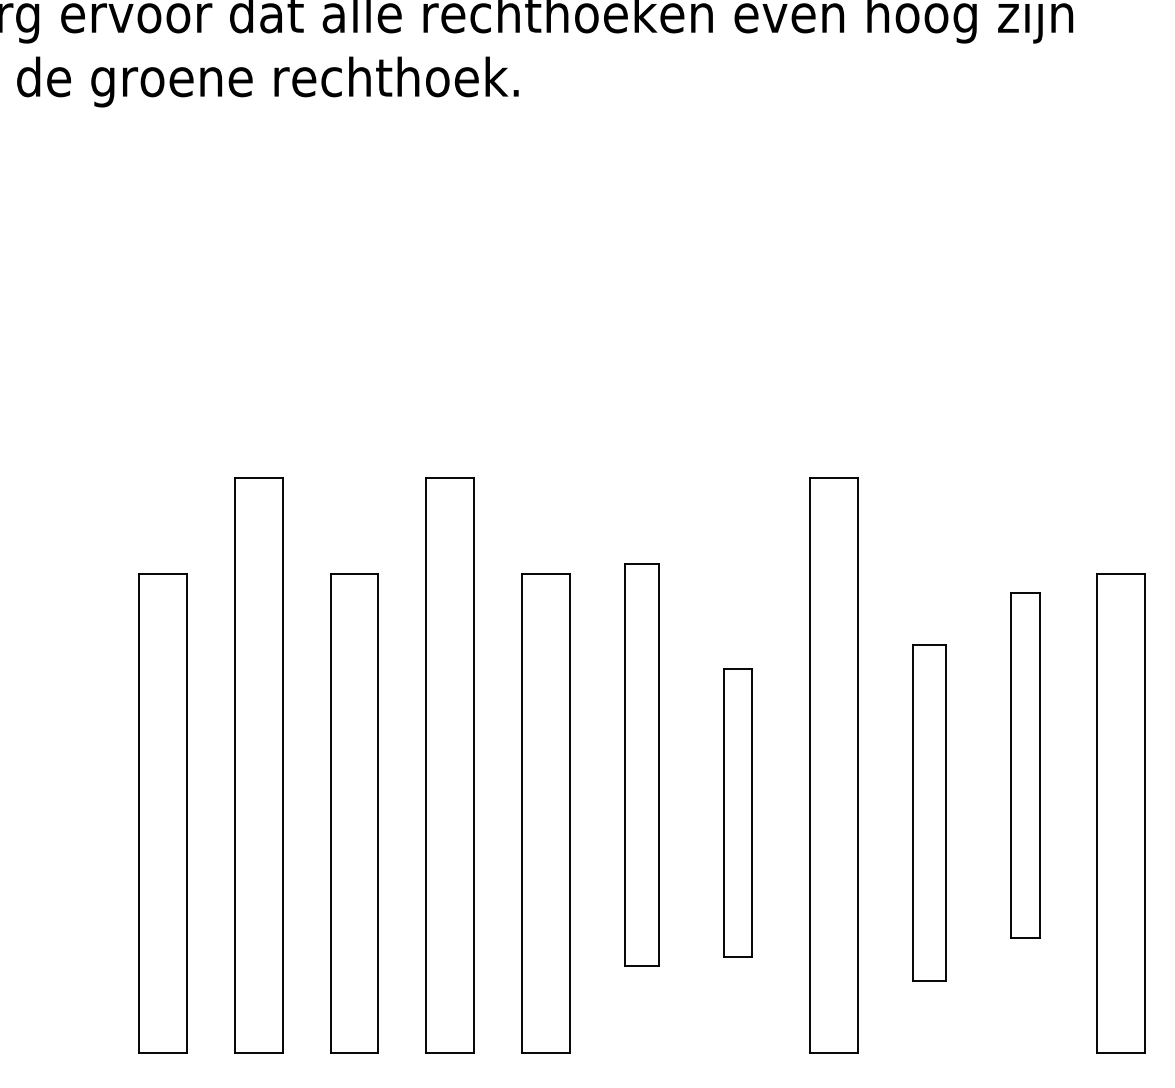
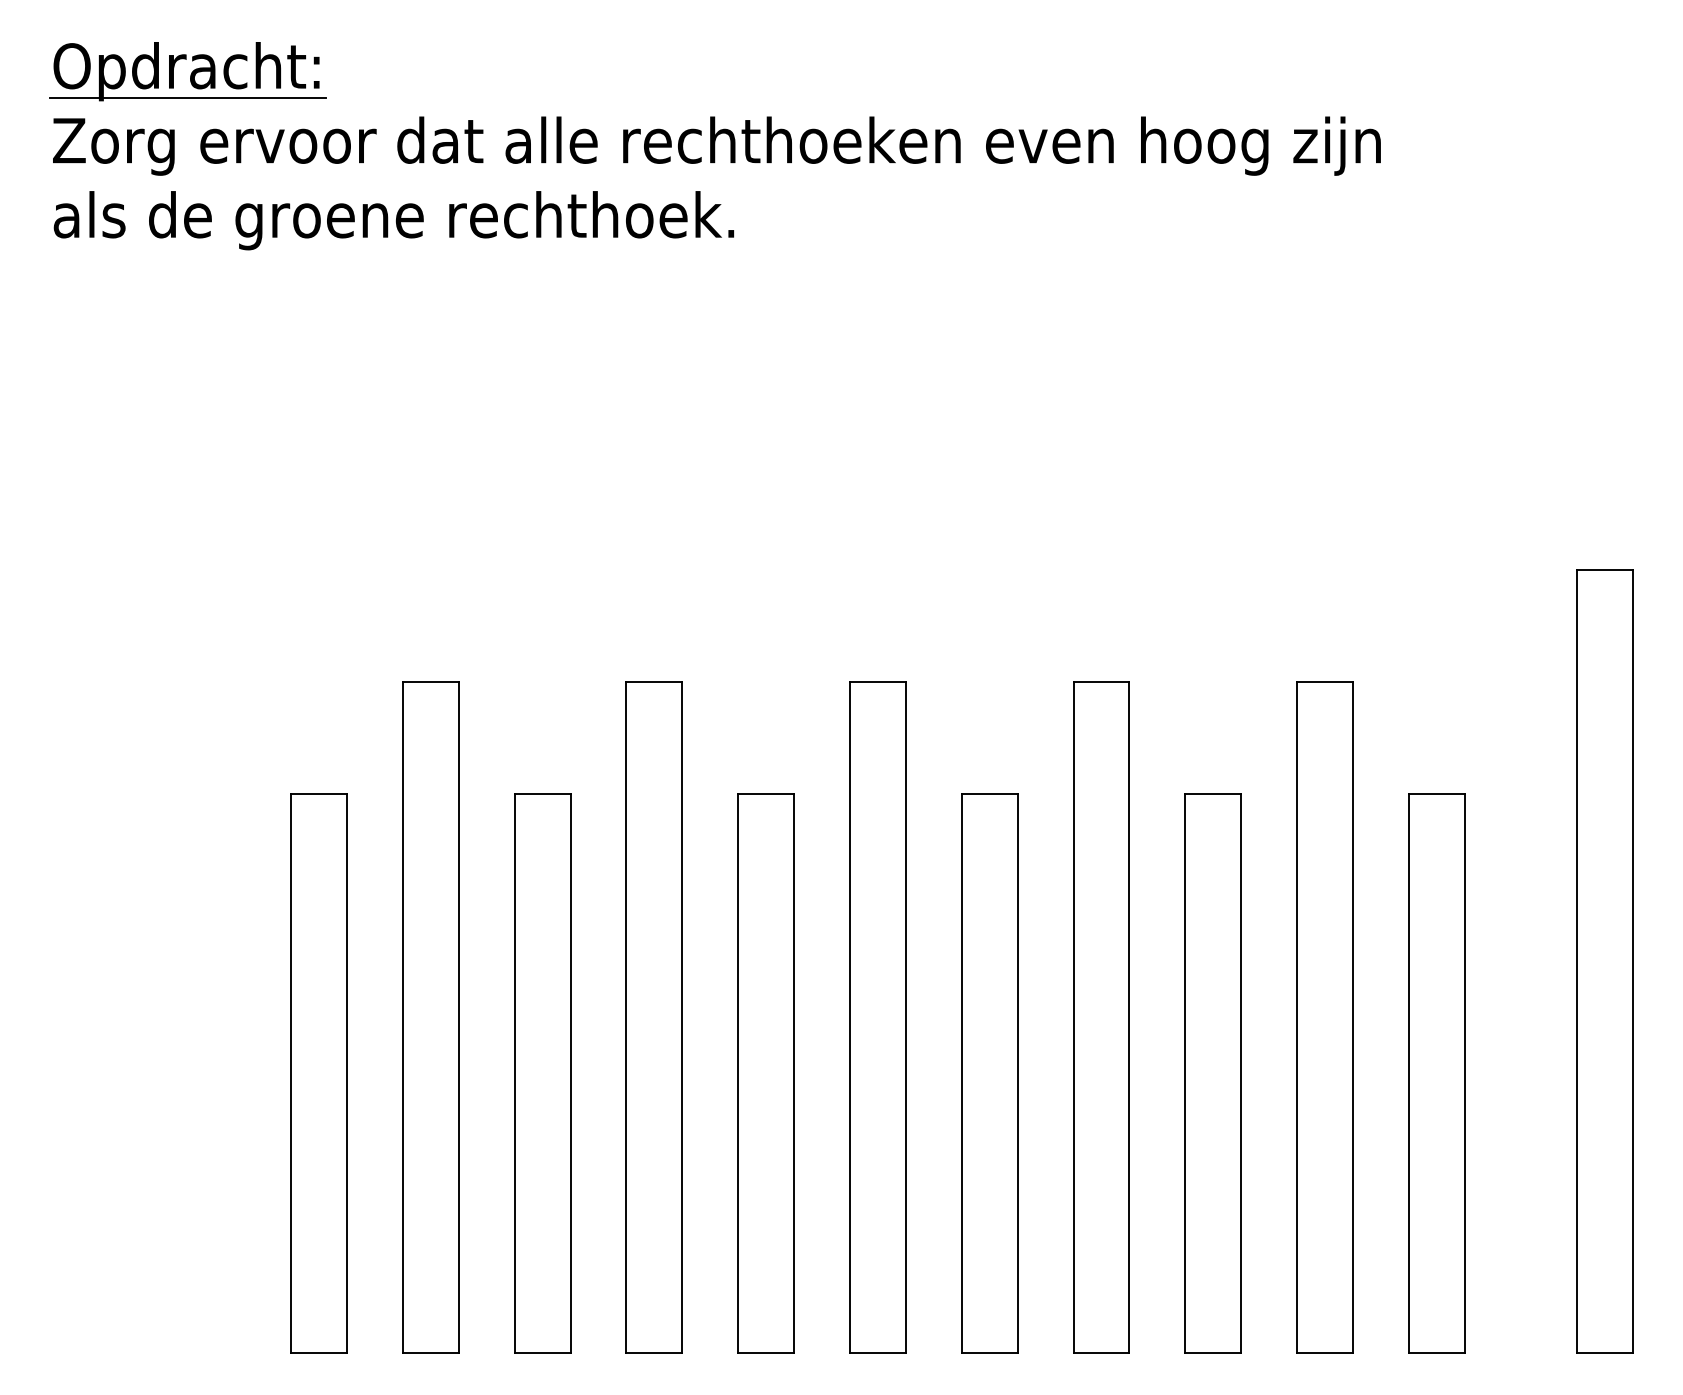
part: (641, 765) -> (877, 1017), size x1.43
part: (1024, 765) -> (1324, 1017), size x1.67
part: (737, 813) -> (989, 1073), size x1.67
part: (928, 813) -> (1212, 1073), size x1.43

